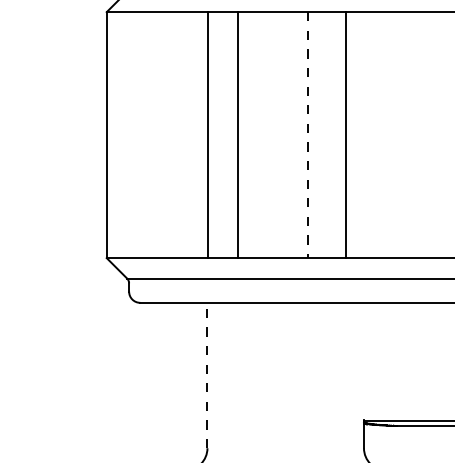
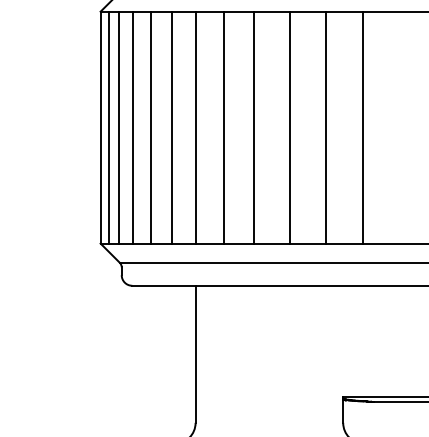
line: (115, 135) -> (108, 127), added
line: (126, 135) -> (119, 127), added
line: (140, 135) -> (132, 127), added
line: (159, 135) -> (150, 127), added
line: (182, 135) -> (172, 127), added
line: (269, 135) -> (254, 127), added
line: (307, 135) -> (289, 127), dashed -> solid
line: (384, 135) -> (362, 127), added
line: (207, 375) -> (195, 354), dashed -> solid

